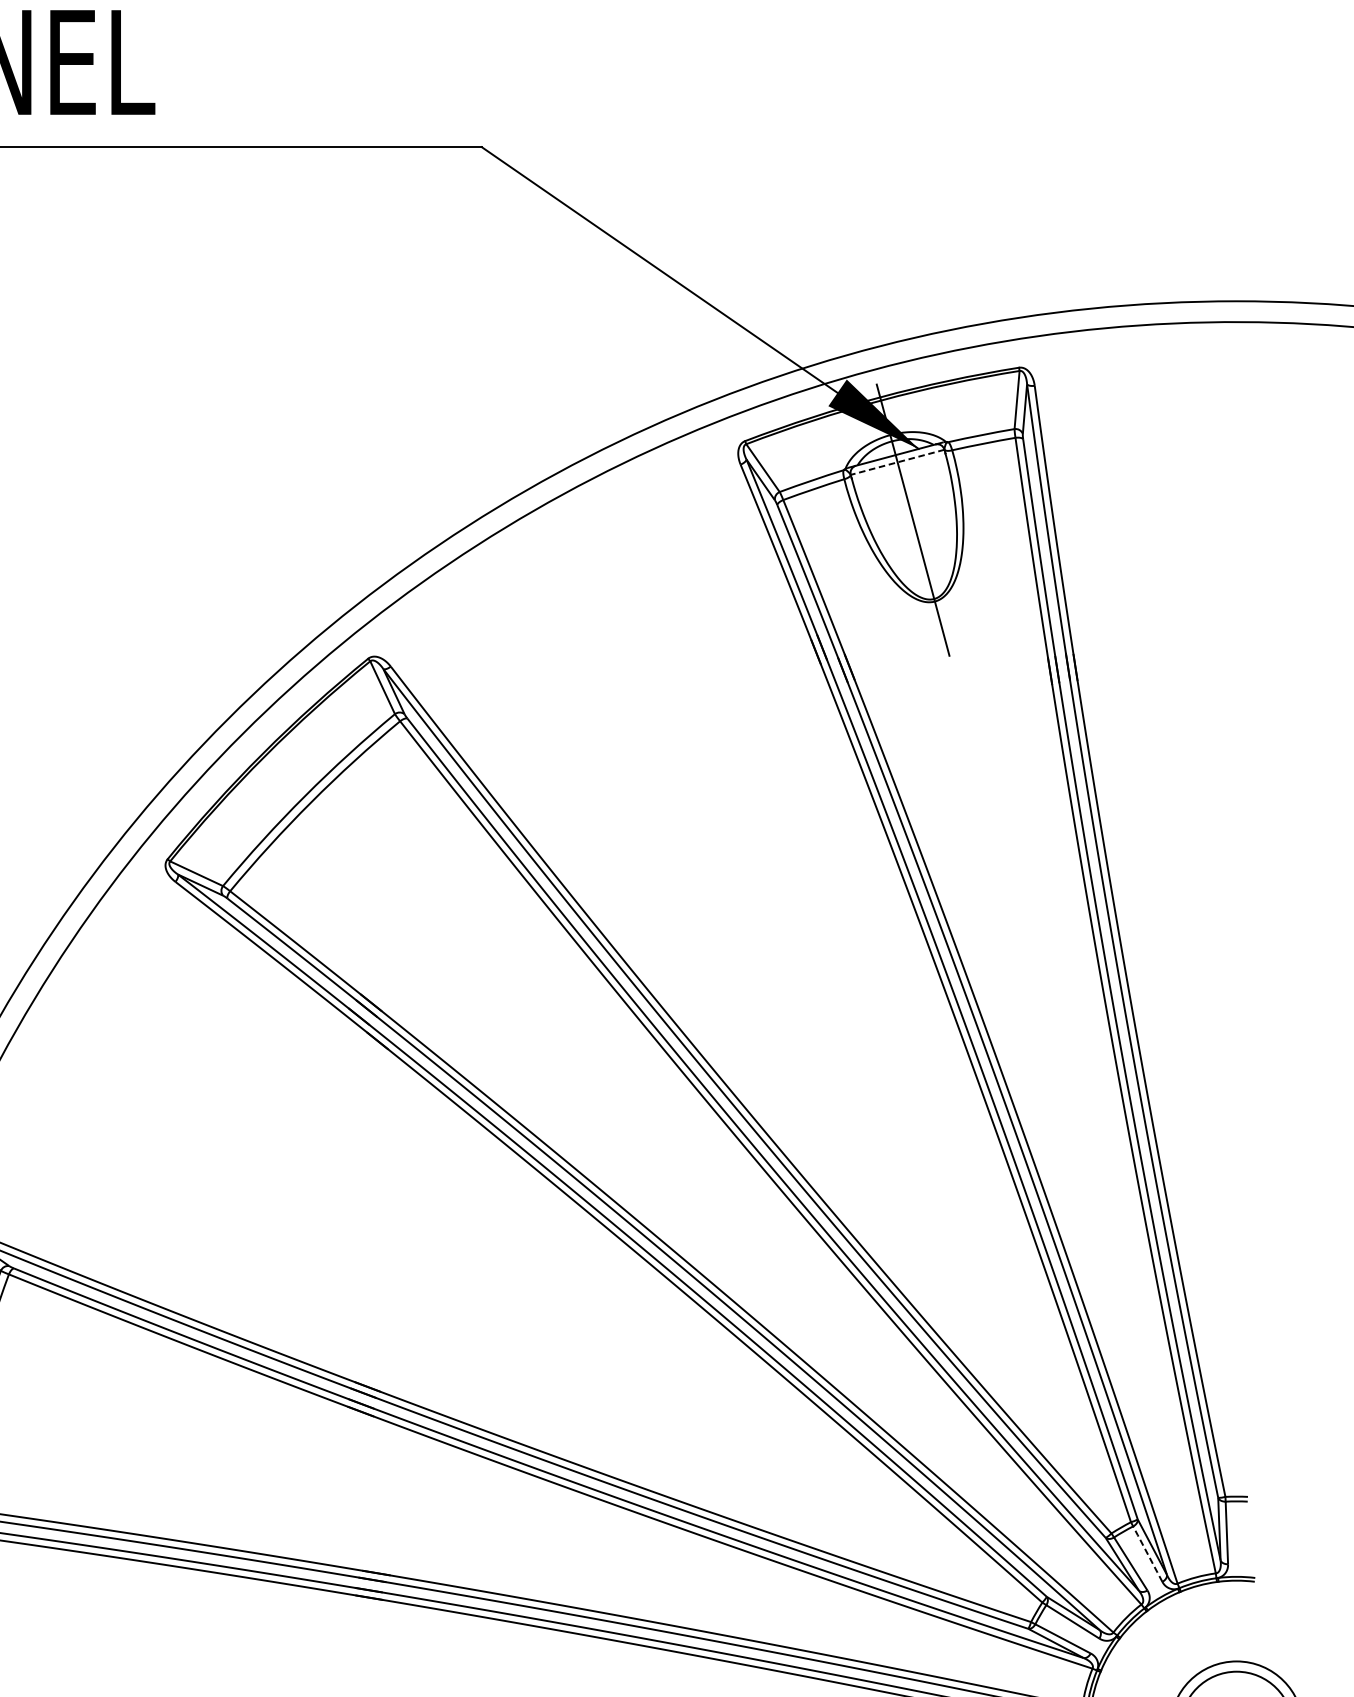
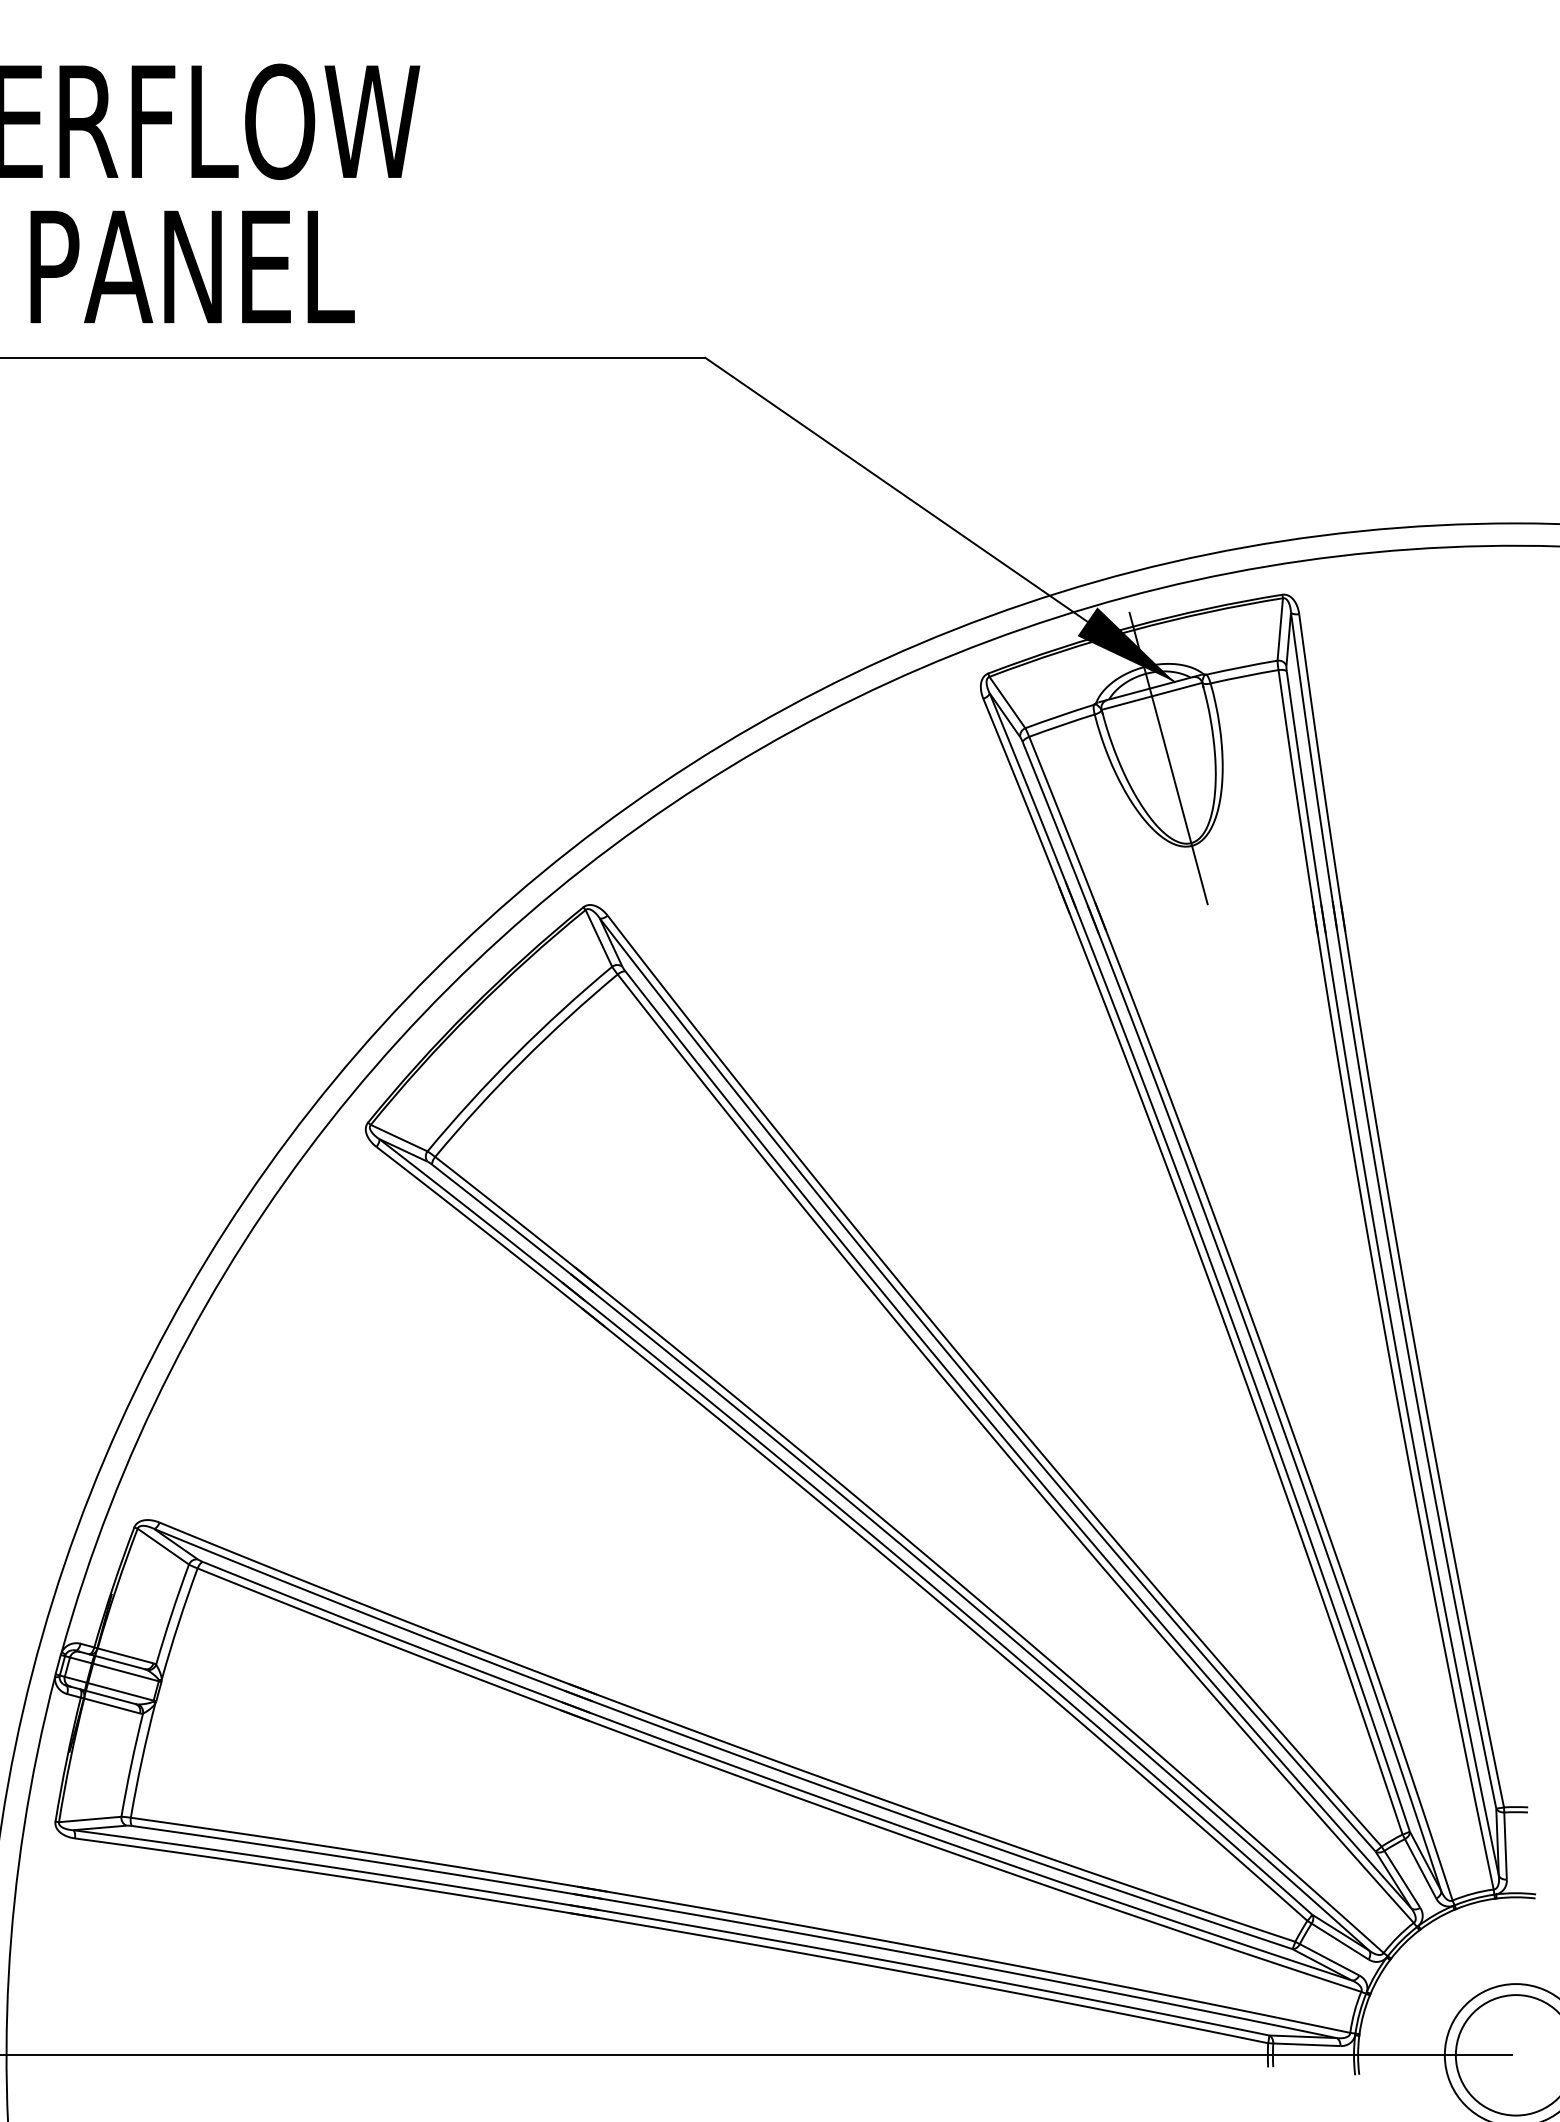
line: (897, 462) -> (1151, 696), dashed -> solid
line: (1147, 1553) -> (1420, 1868), dashed -> solid

